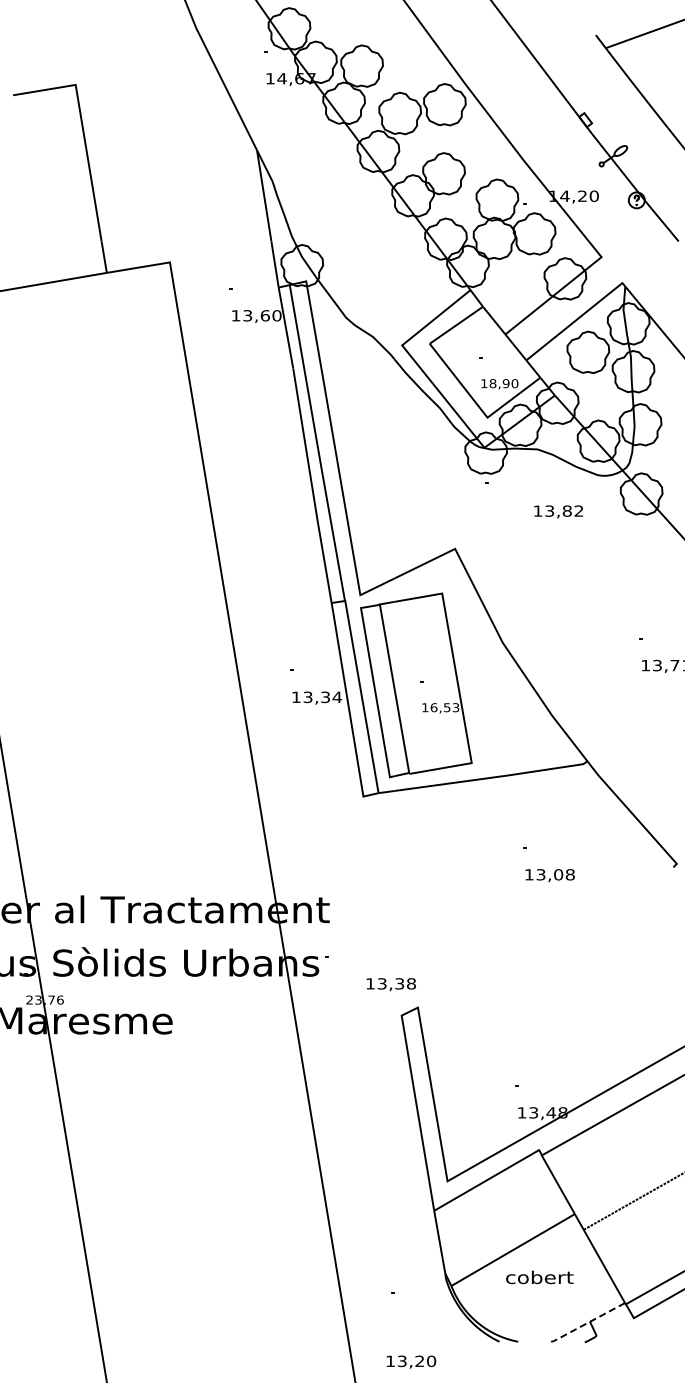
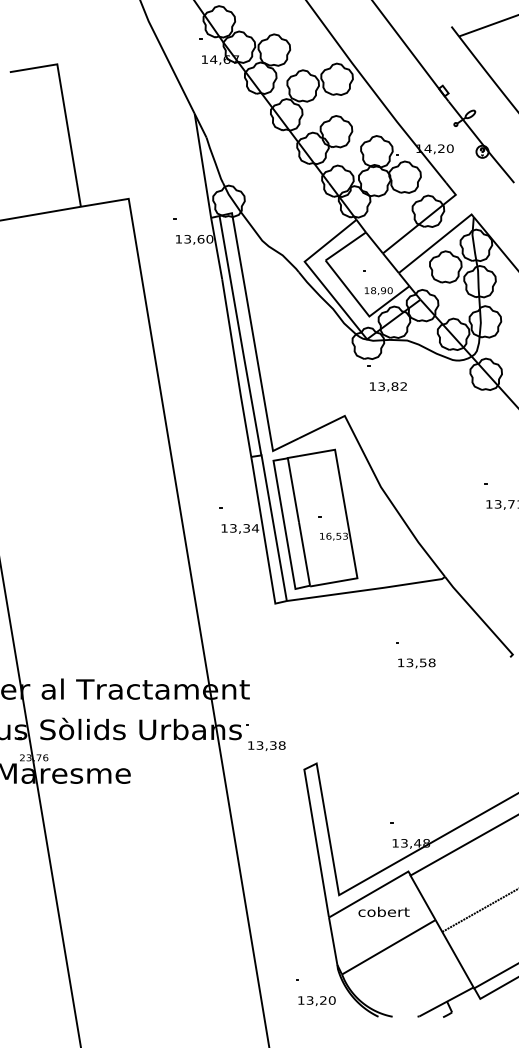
text: (558, 511) -> (388, 386), moved
text: (558, 874) -> (423, 662), 13,08 -> 13,58
text: (390, 984) -> (266, 746), moved
text: (539, 1277) -> (383, 911), moved
line: (588, 1322) -> (445, 1002), dashed -> solid
text: (411, 1361) -> (317, 1000), moved

